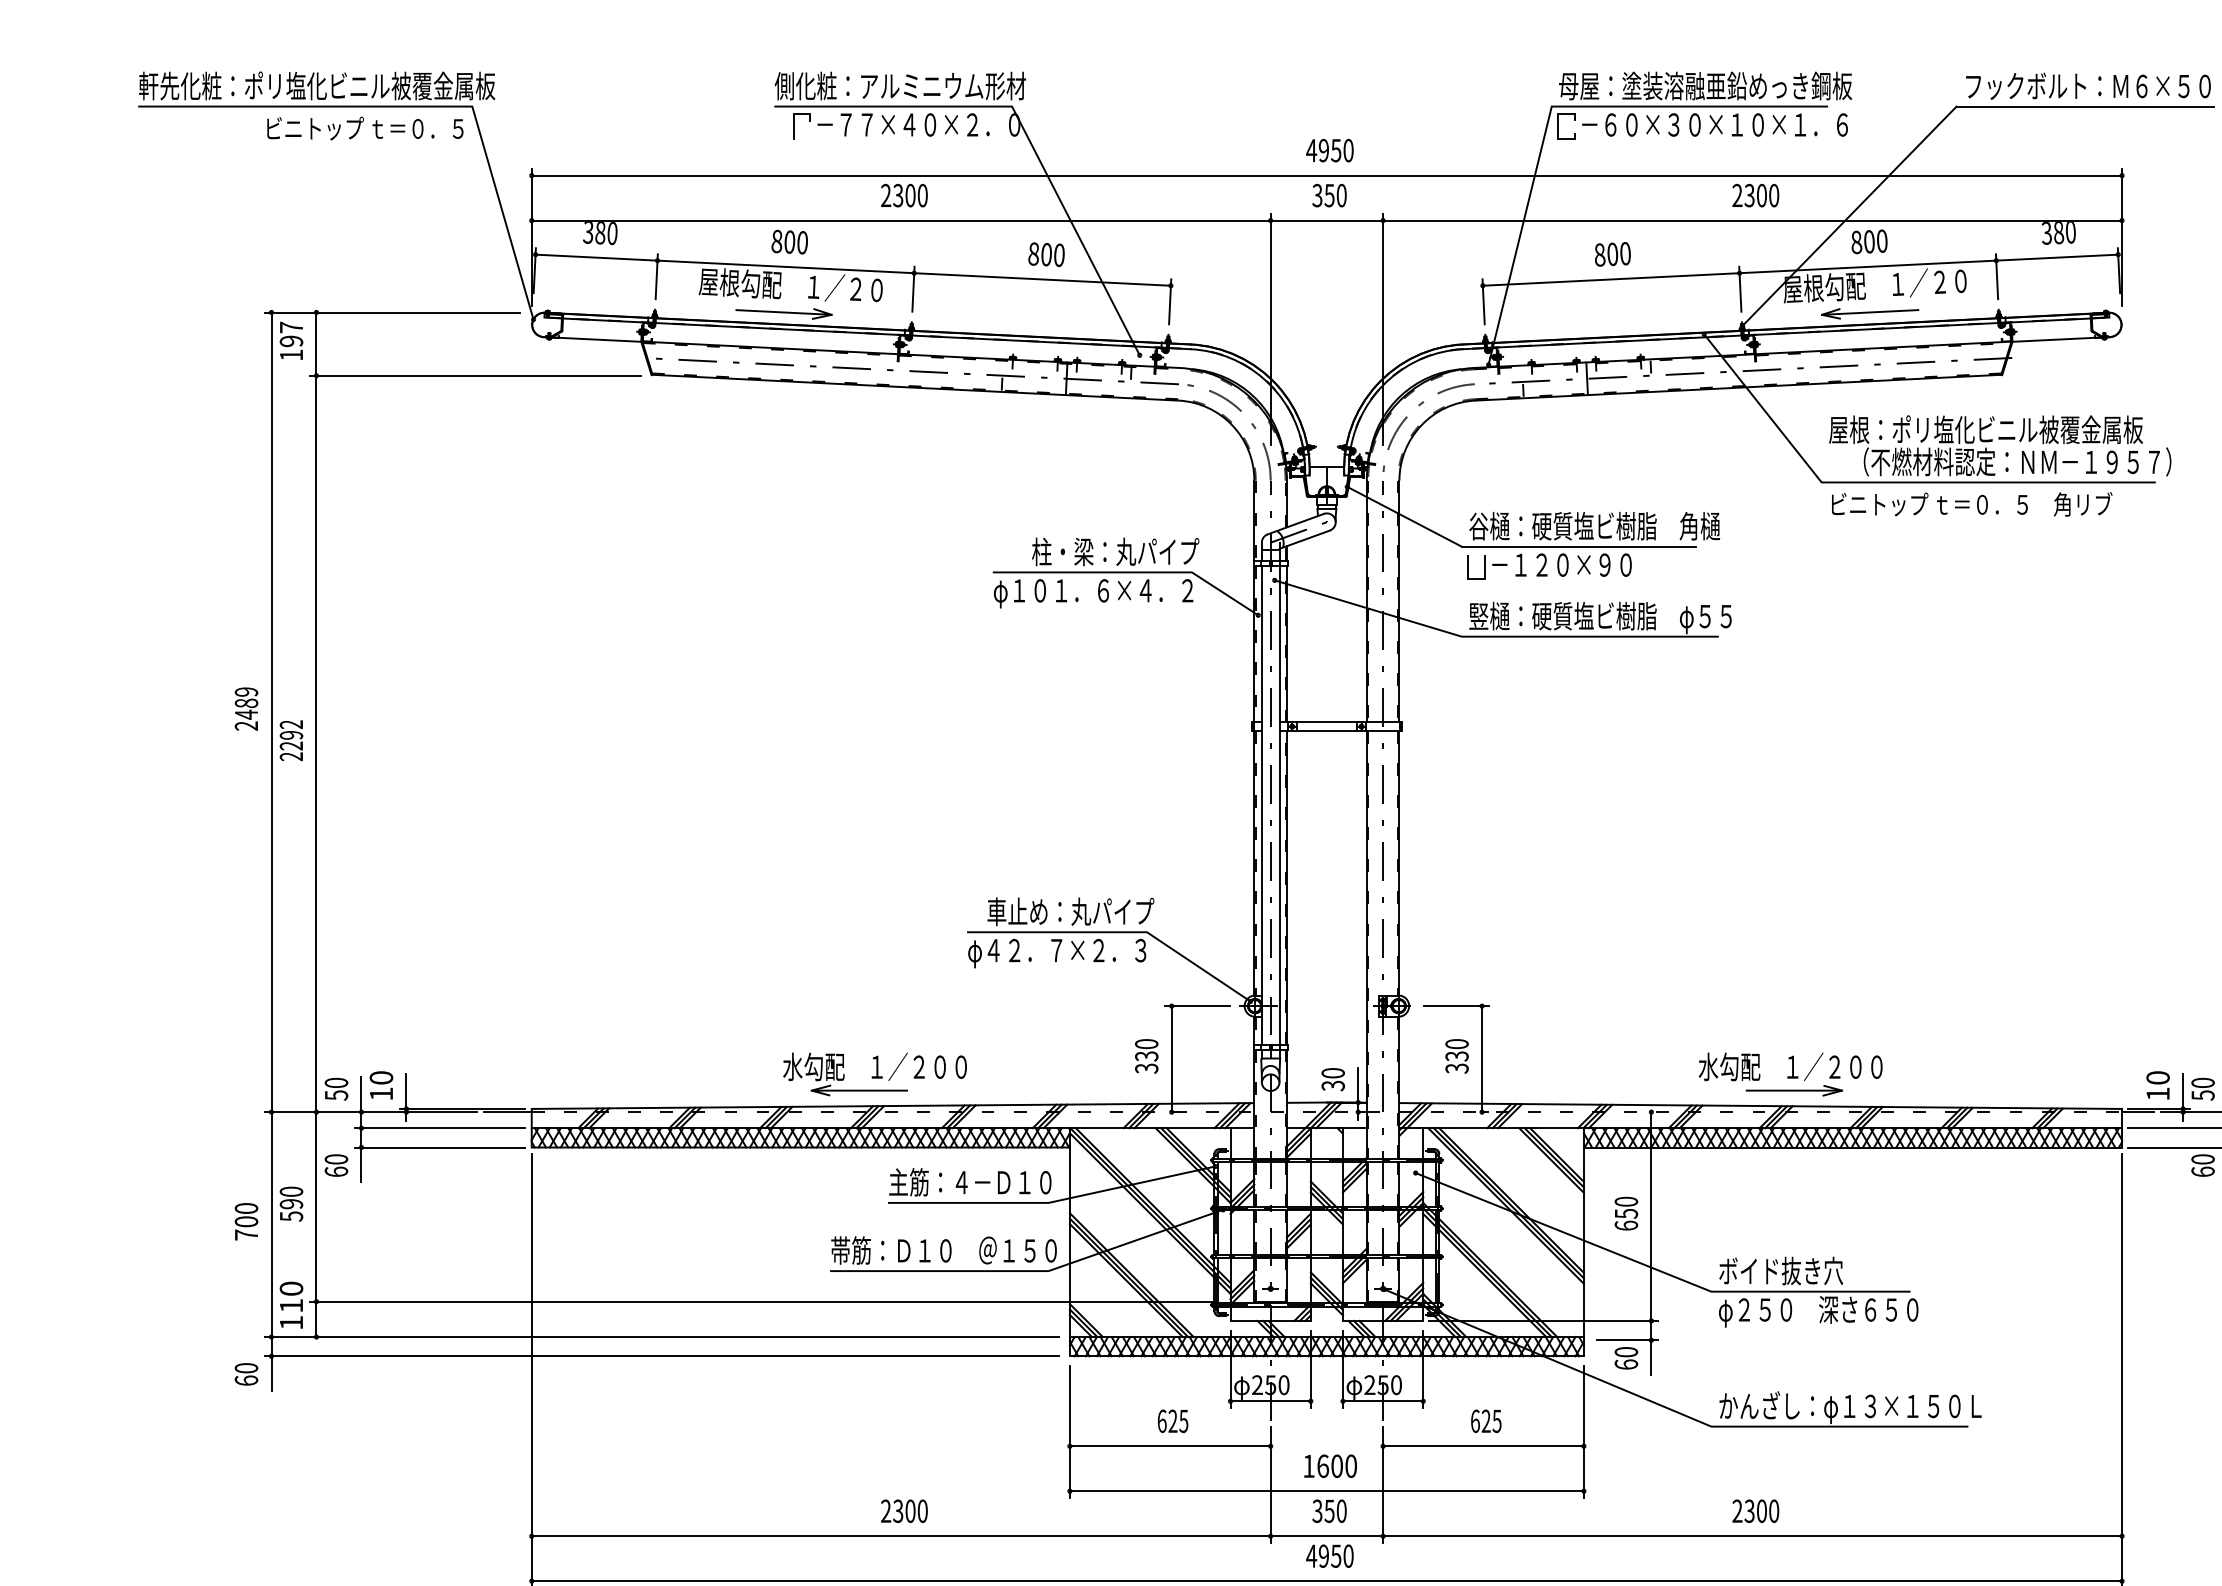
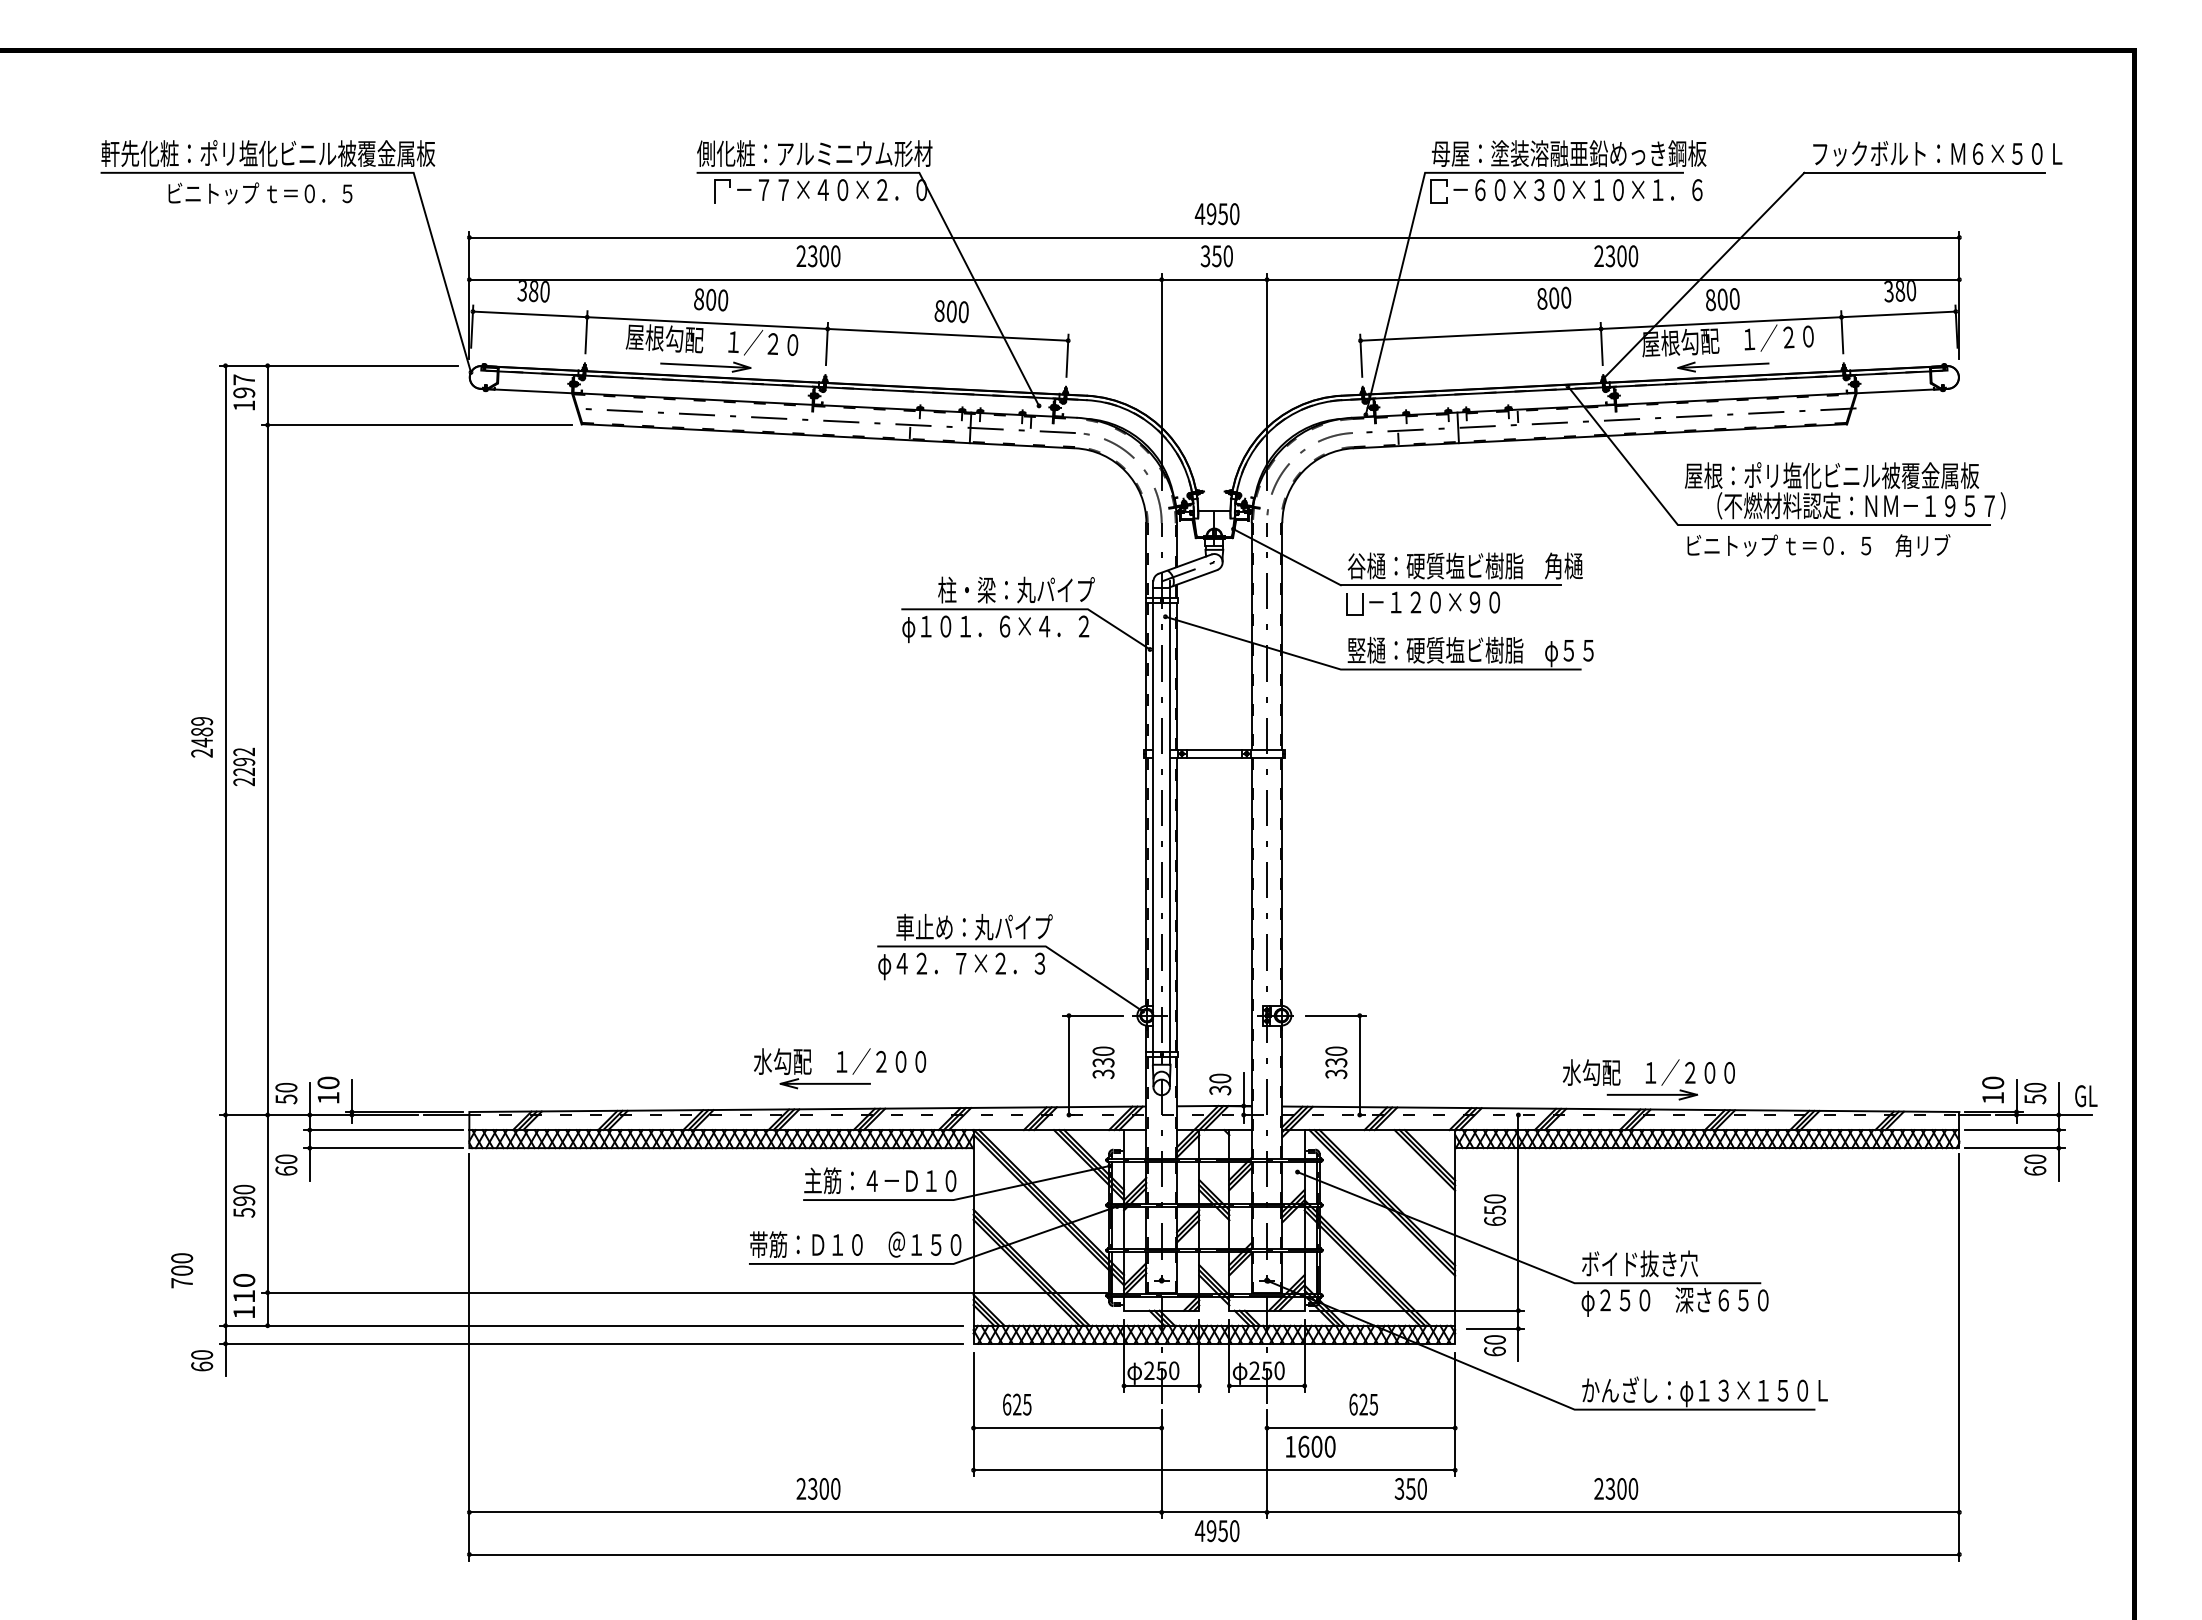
text: (365, 128) -> (260, 193), moved
text: (1613, 253) -> (1554, 297), moved
text: (1146, 1056) -> (1103, 1062), moved
part: (875, 1074) -> (840, 1068), moved
text: (246, 1221) -> (182, 1270), moved
text: (1173, 1421) -> (1017, 1404), moved
text: (1330, 1465) -> (1310, 1446), moved
text: (1329, 1510) -> (1410, 1488), moved

